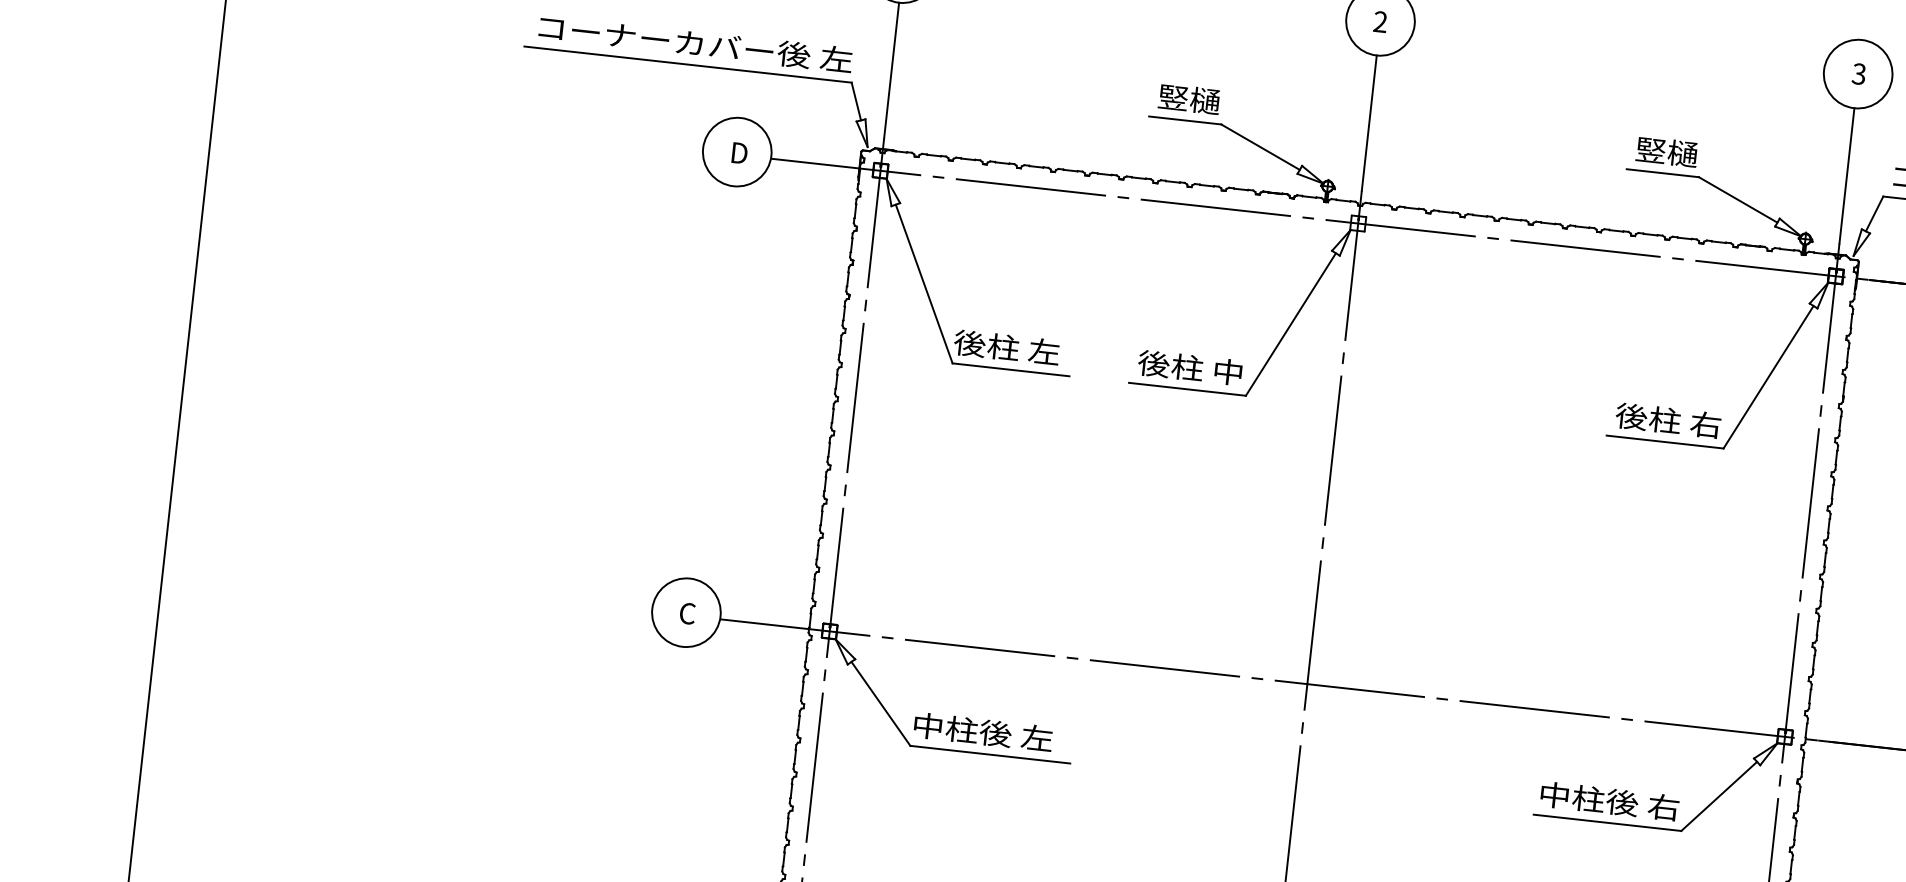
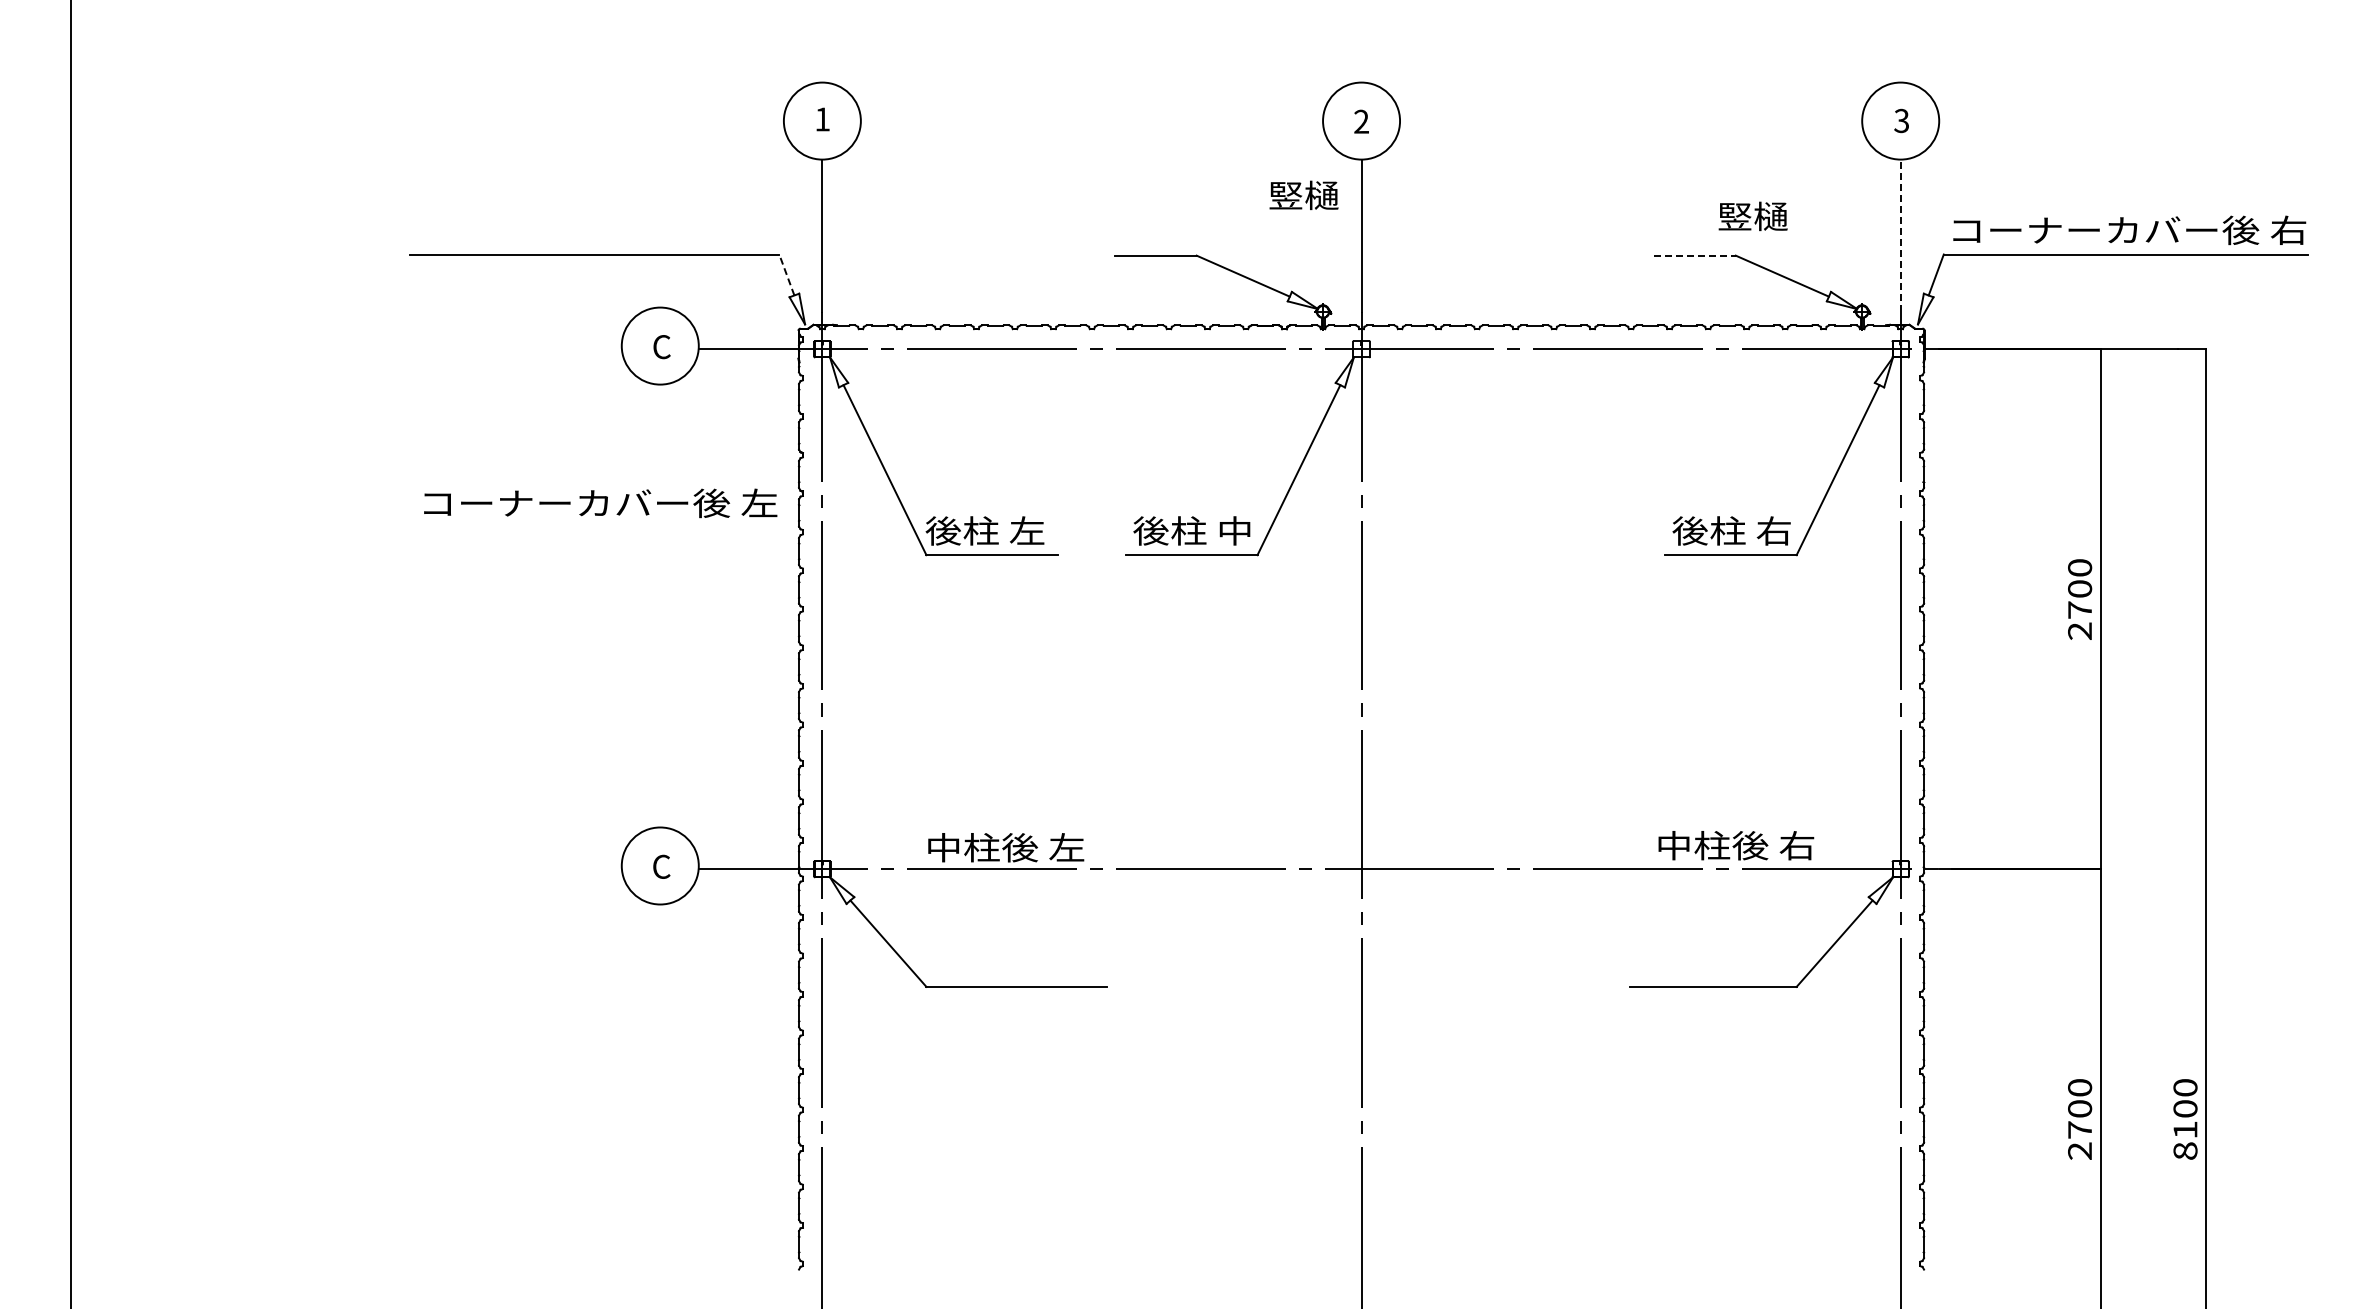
text: (695, 43) -> (600, 503), moved
text: (1188, 99) -> (1303, 195), moved
line: (855, 101) -> (786, 275), solid -> dashed
text: (1666, 151) -> (1752, 216), moved
text: (739, 153) -> (662, 347), D -> C
line: (1663, 173) -> (1695, 255), solid -> dashed
line: (1846, 175) -> (1900, 235), solid -> dashed
text: (983, 732) -> (1006, 847), moved
text: (1610, 801) -> (1736, 845), moved

